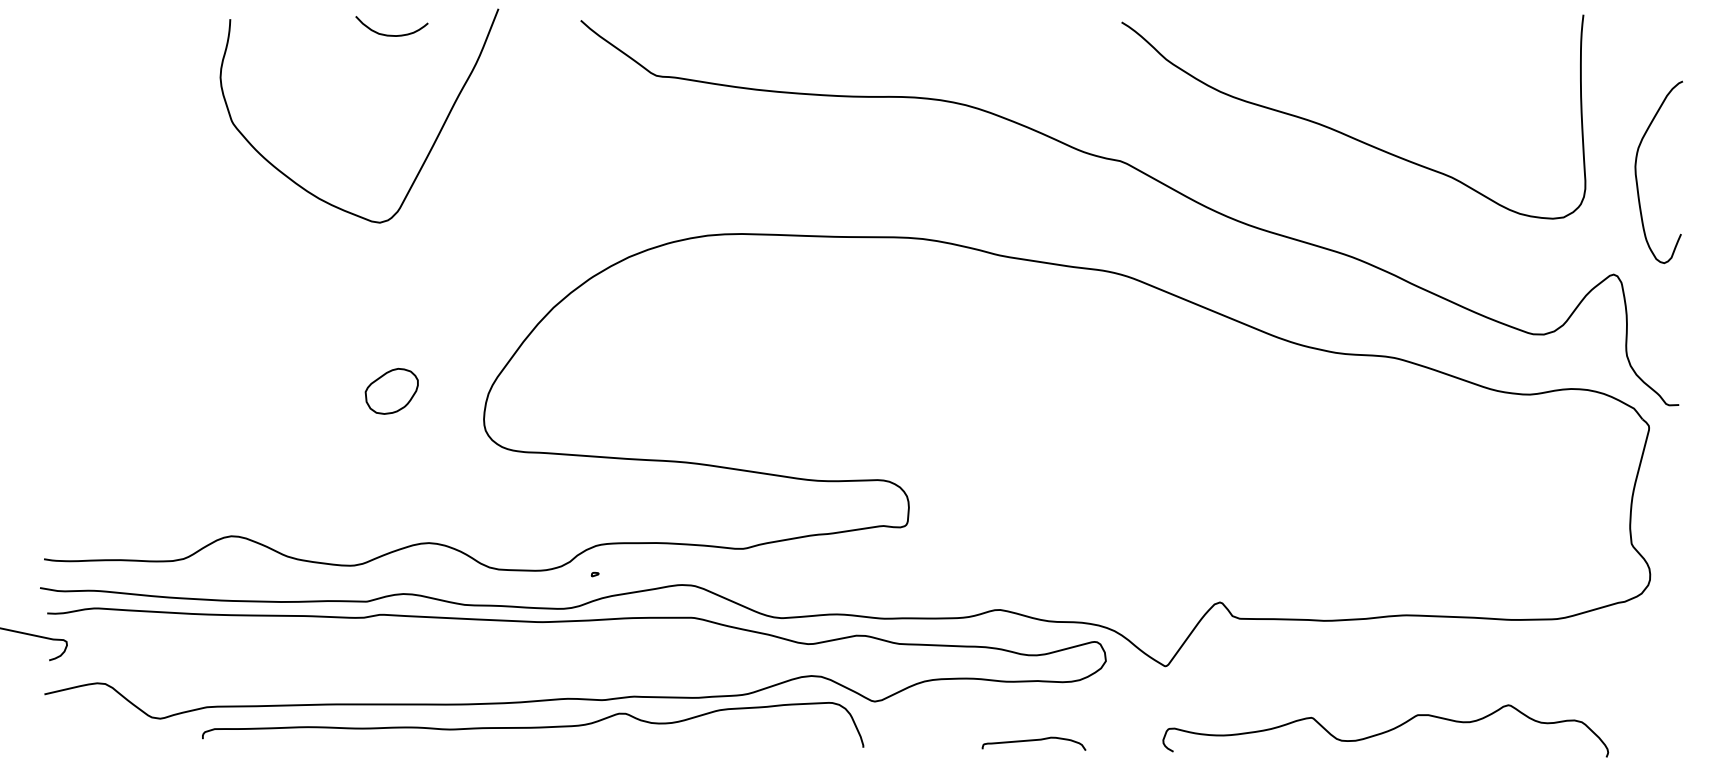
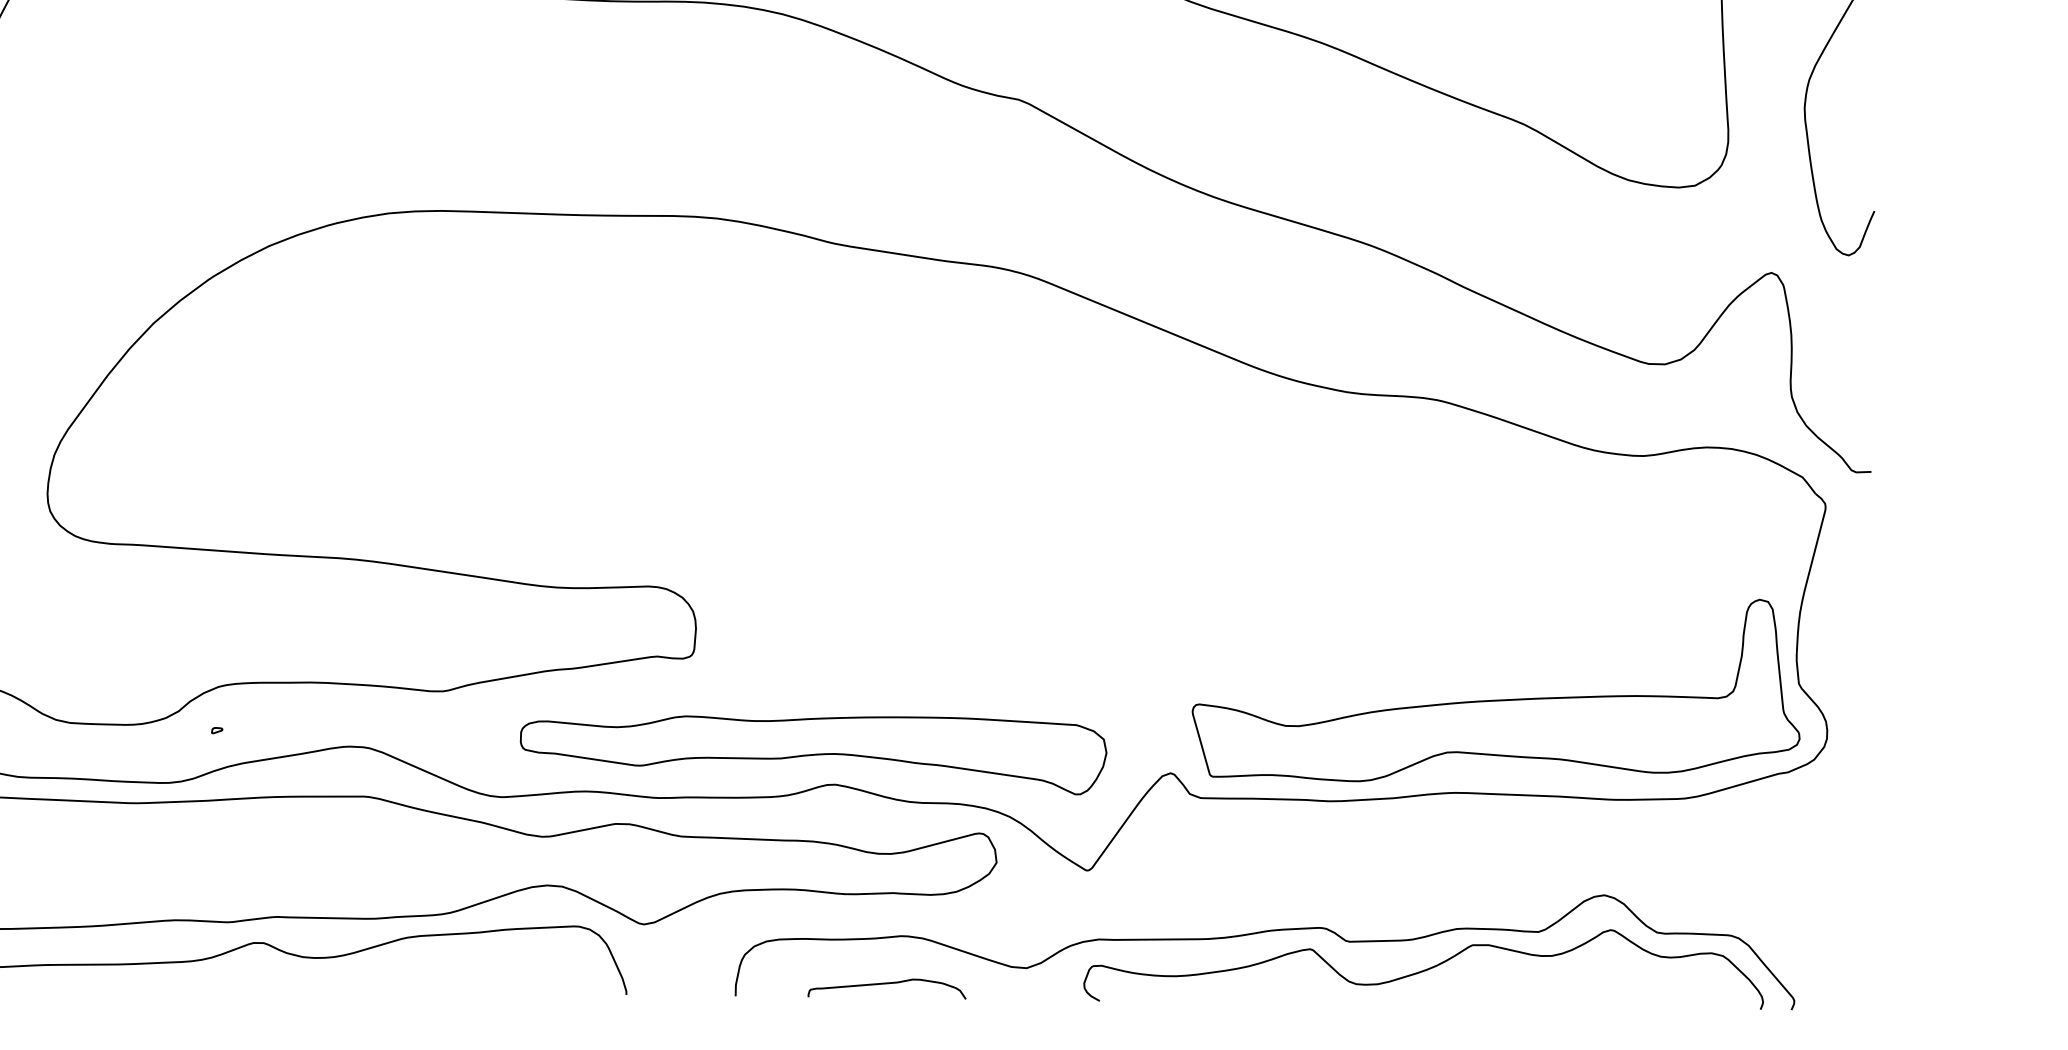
part: (1432, 548) -> (1495, 690), added
part: (985, 590) -> (812, 754), added
curve: (1281, 707) -> (1264, 933), added

